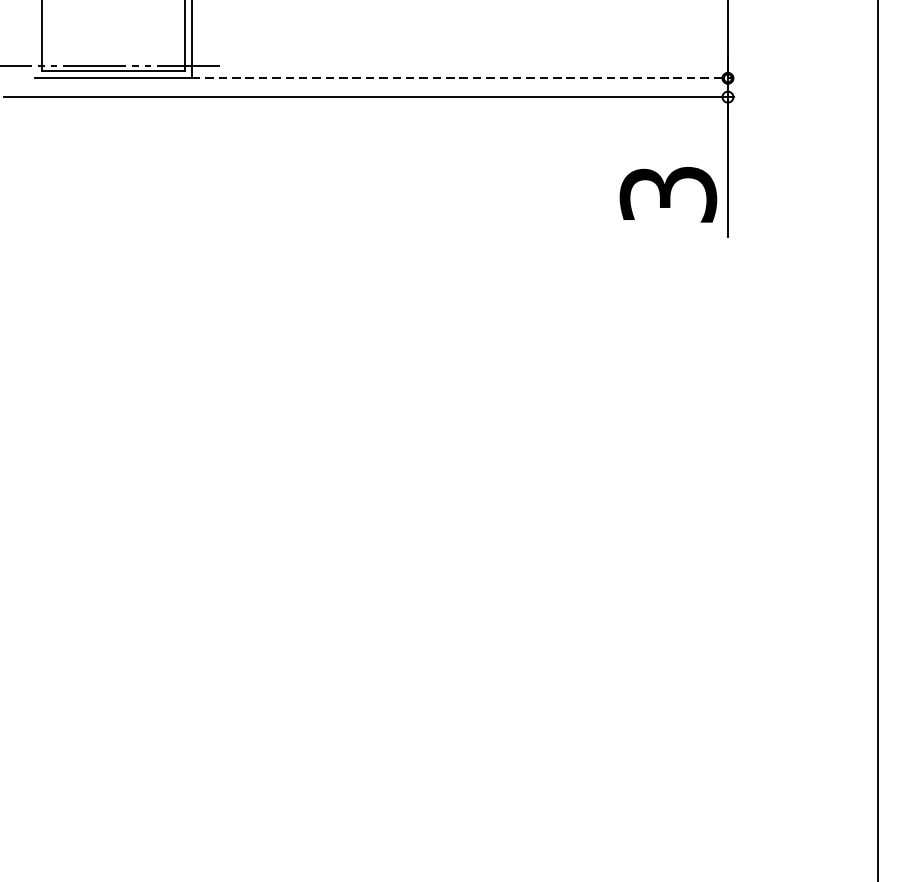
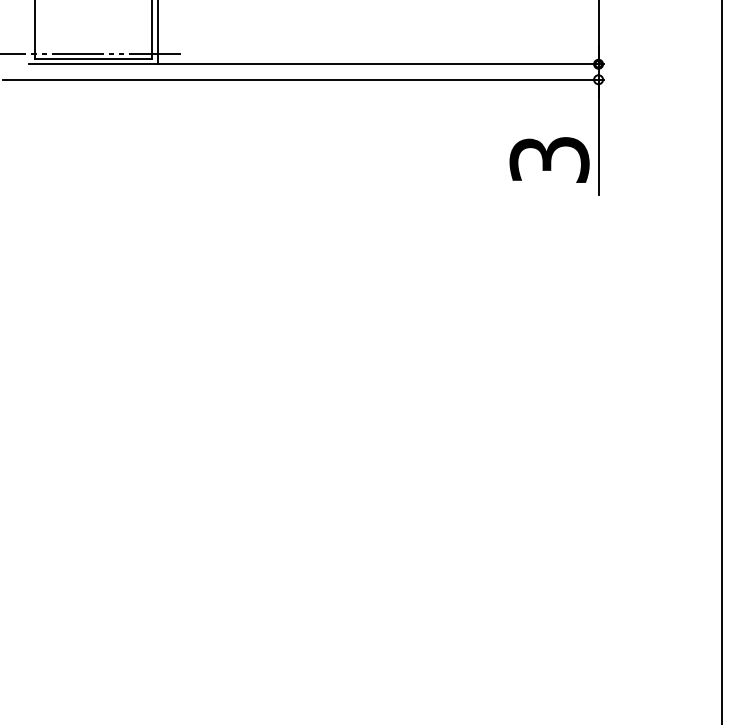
line: (462, 78) -> (380, 64), dashed -> solid

